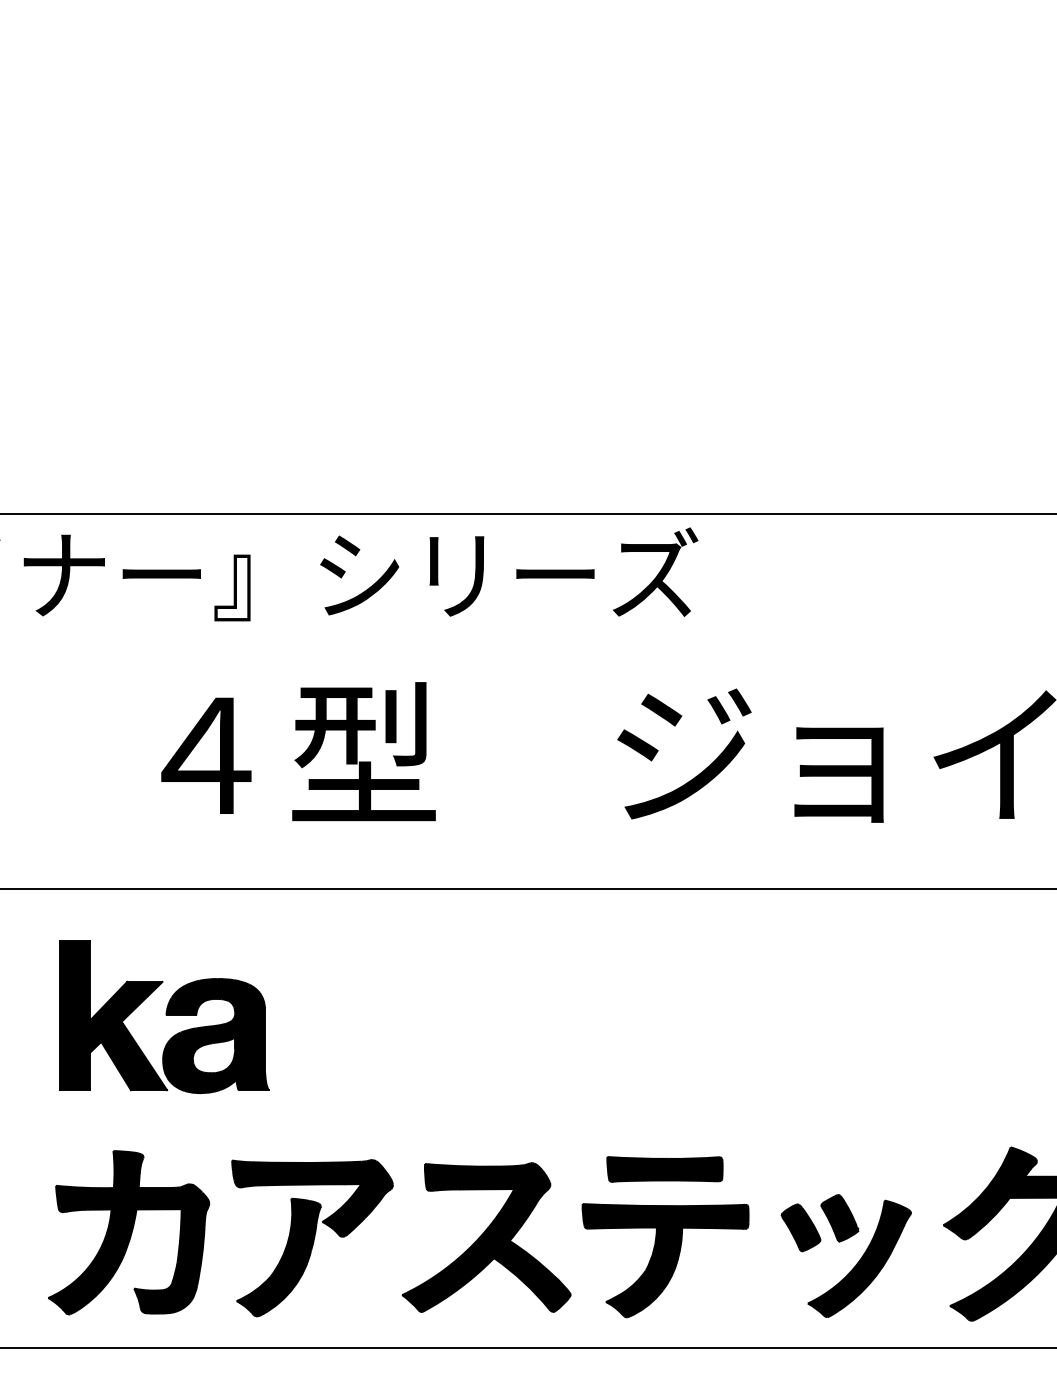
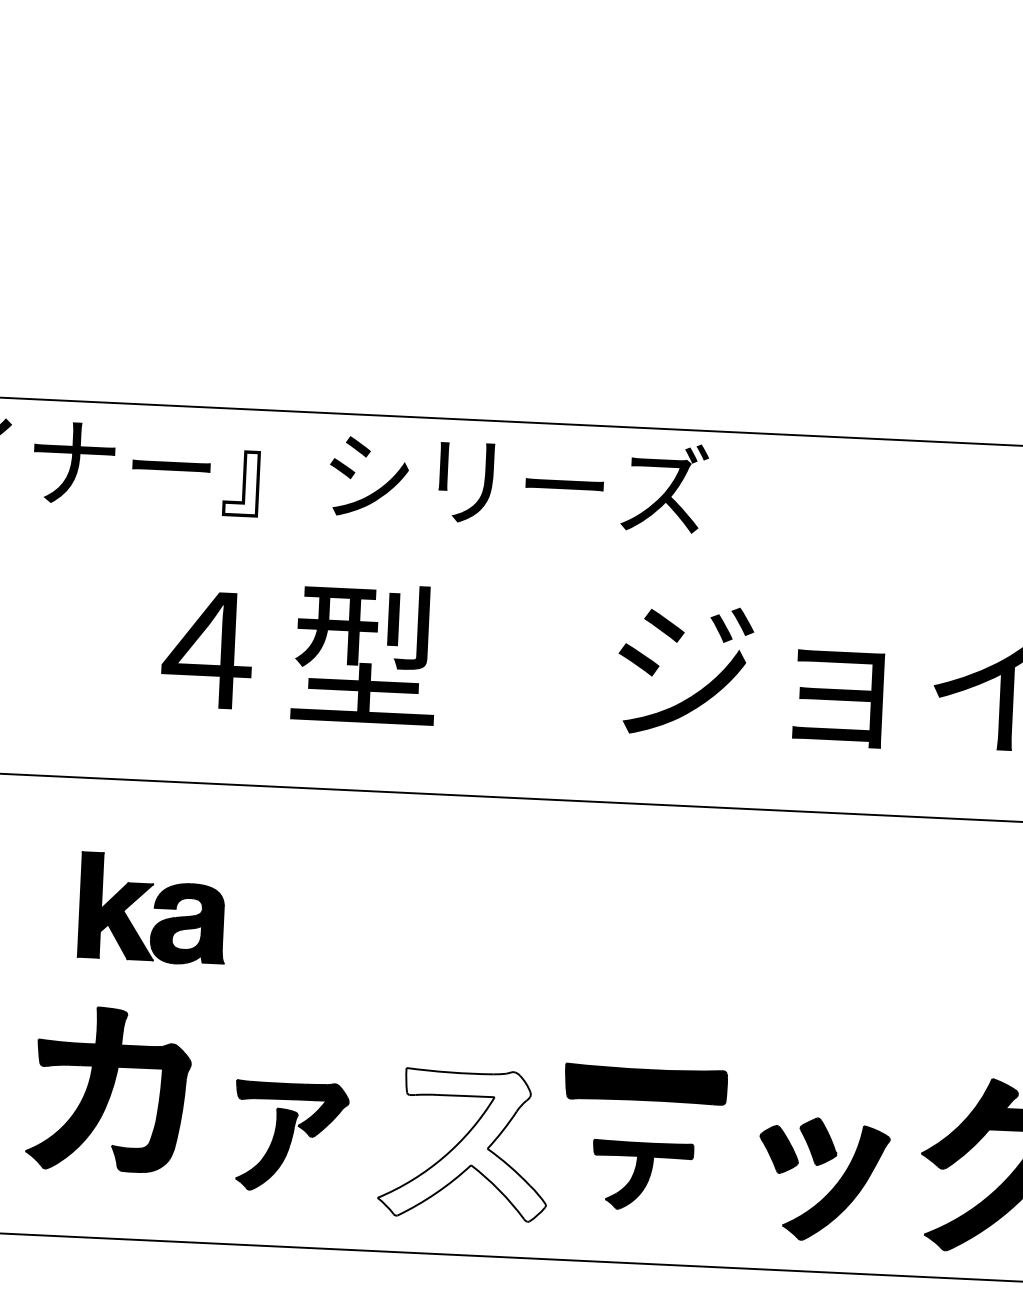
part: (164, 1017) -> (153, 909), size x0.7
part: (664, 1169) -> (645, 1084), size x1.4
part: (129, 1232) -> (109, 1089), moved
fill: (486, 1237) -> (464, 1144), removed
part: (312, 1238) -> (290, 1137), size x0.7
part: (665, 1260) -> (642, 1175), size x0.6

